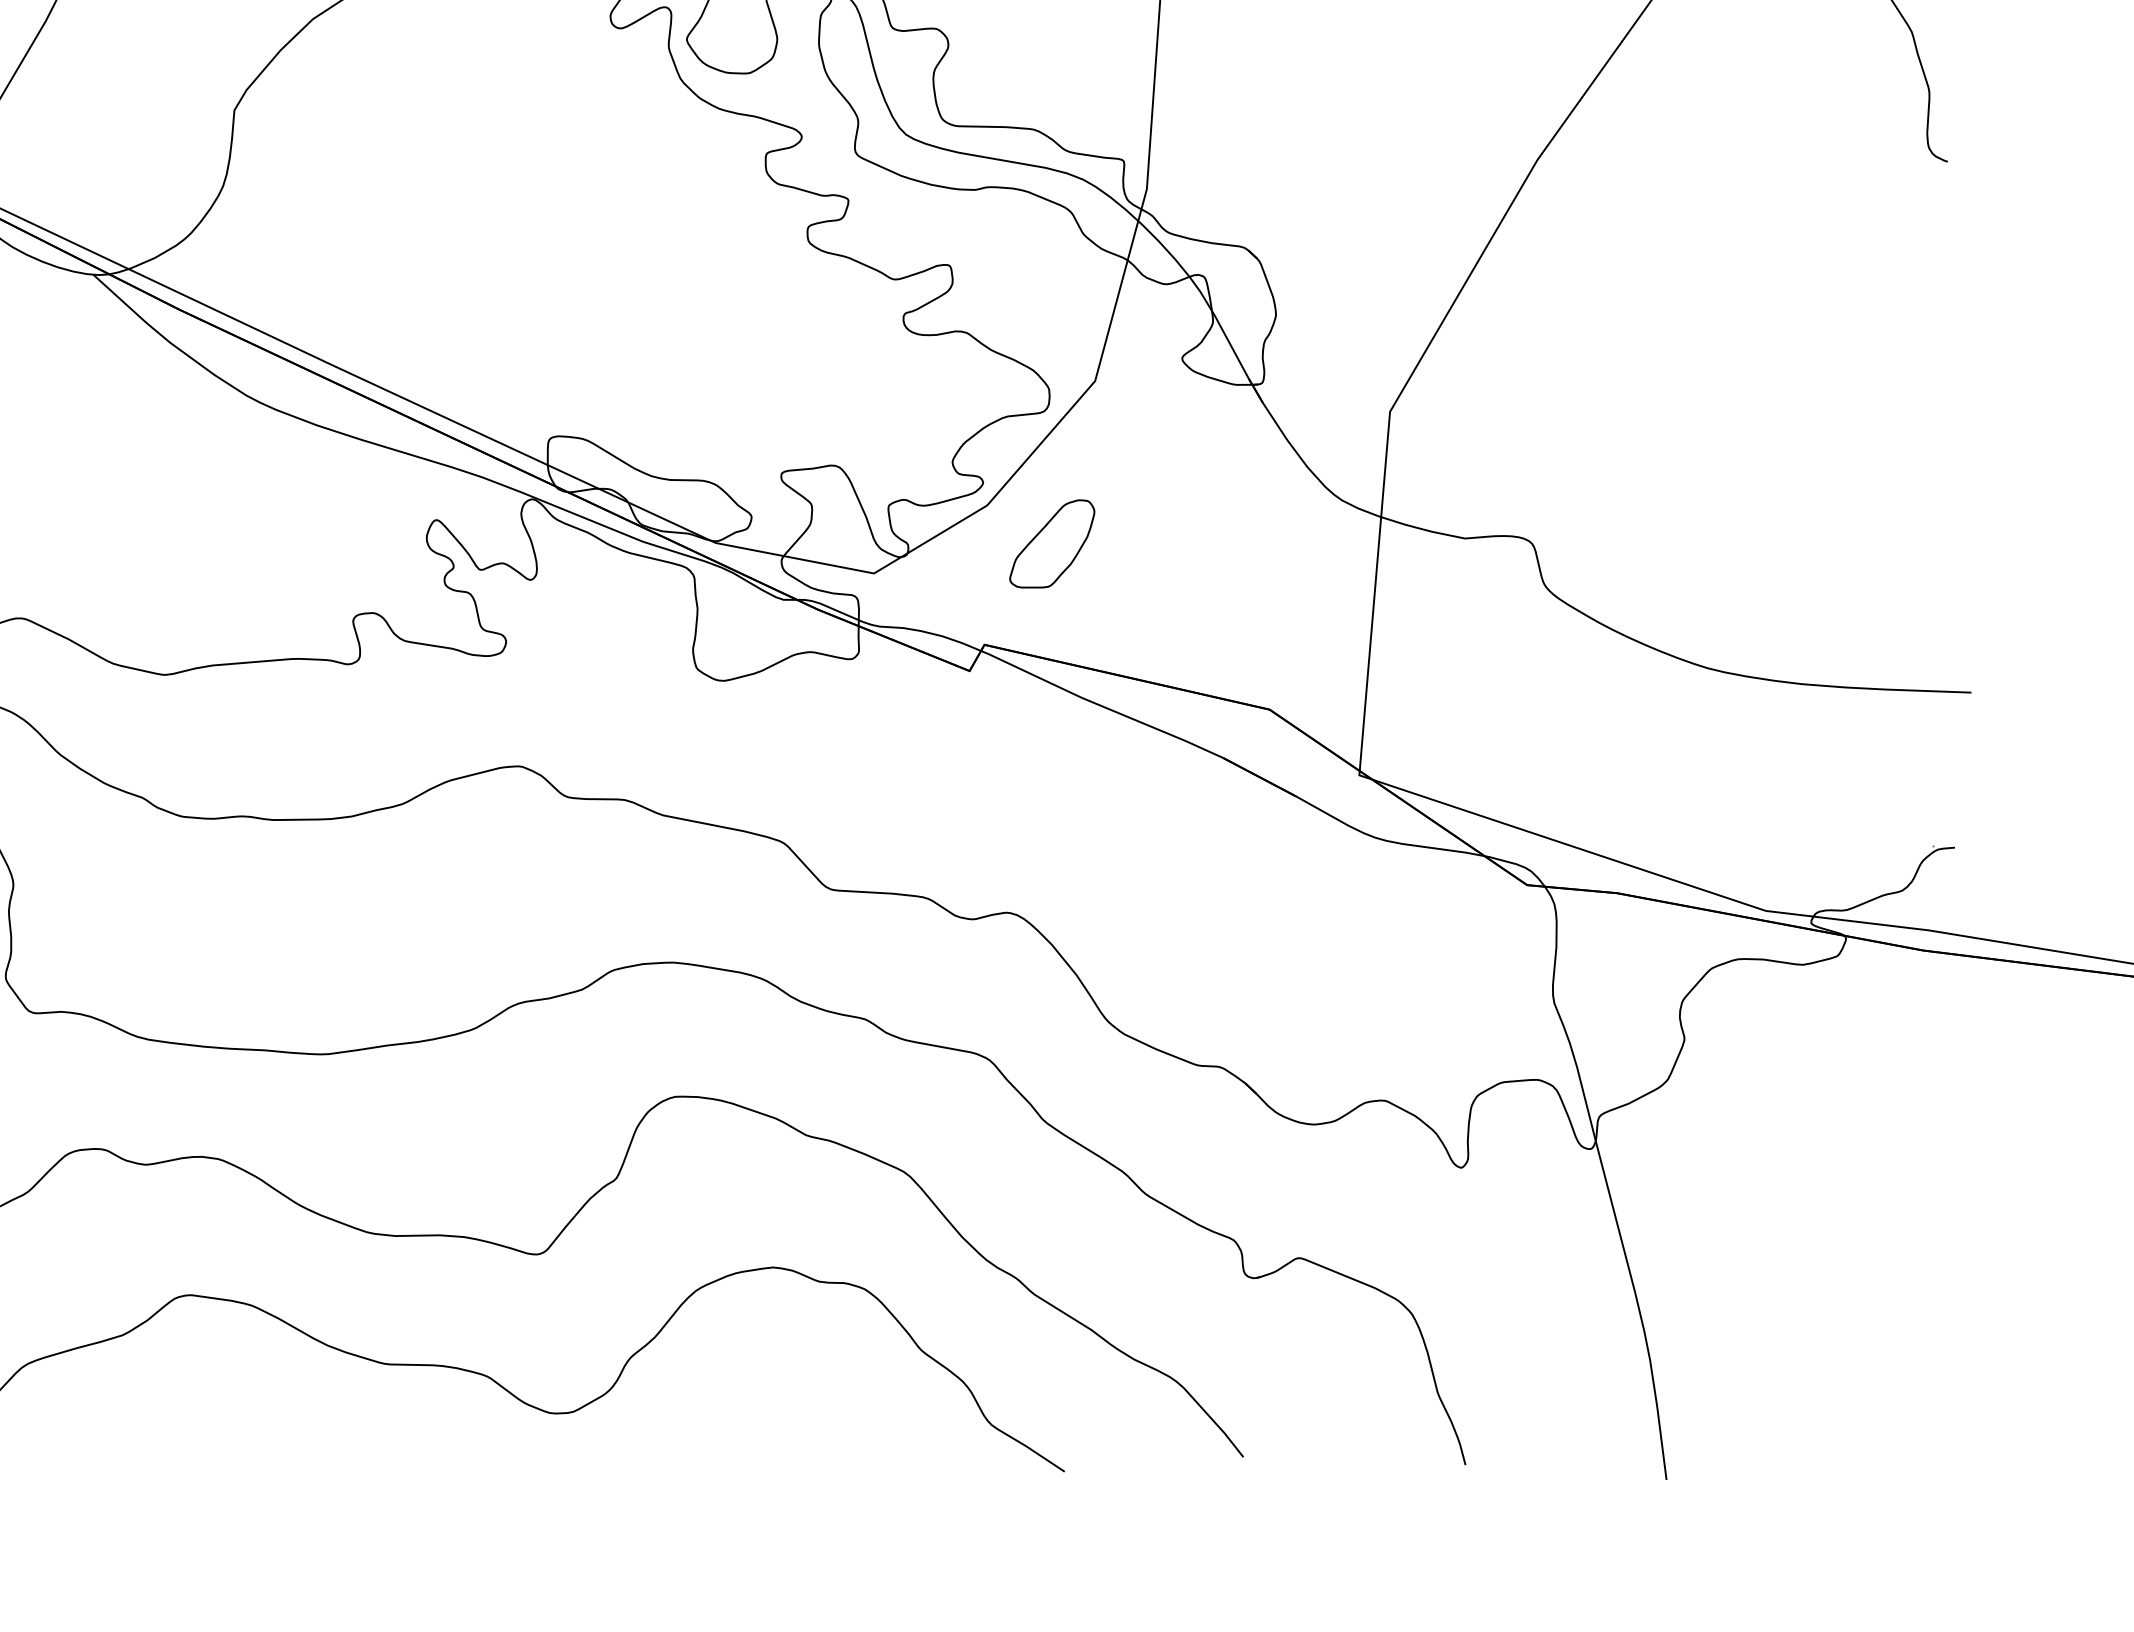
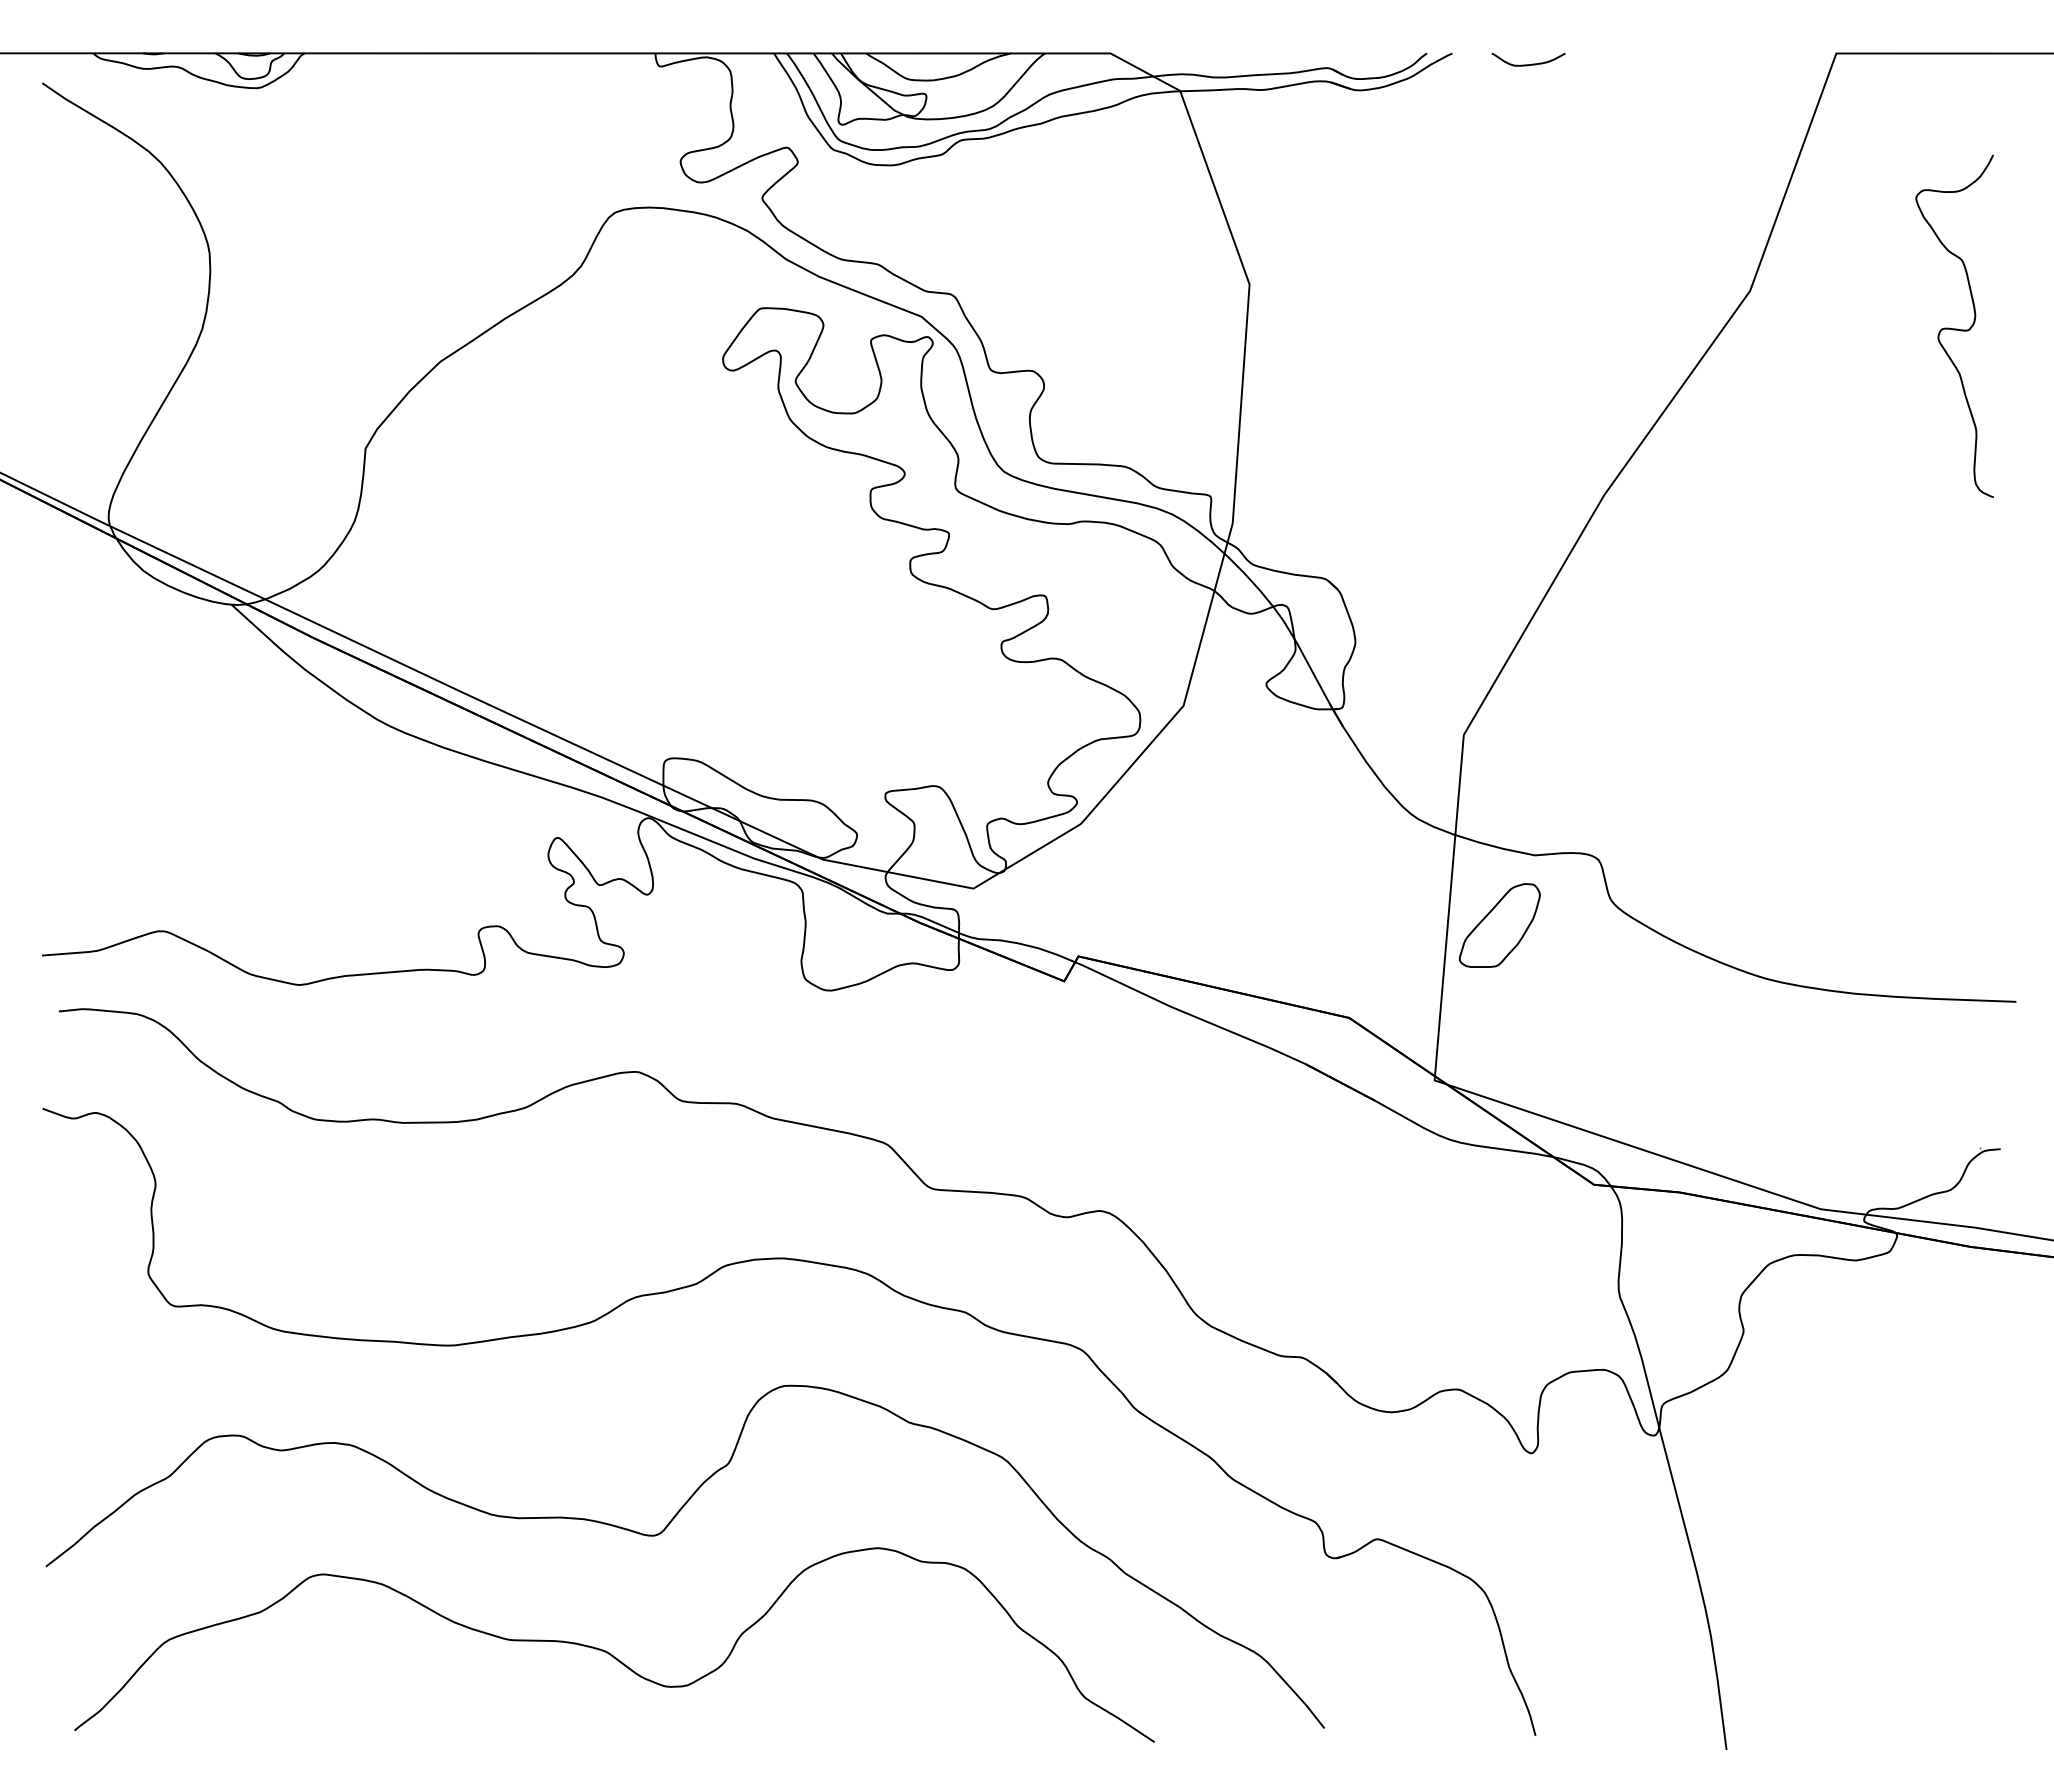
part: (1051, 543) -> (1499, 925), moved

